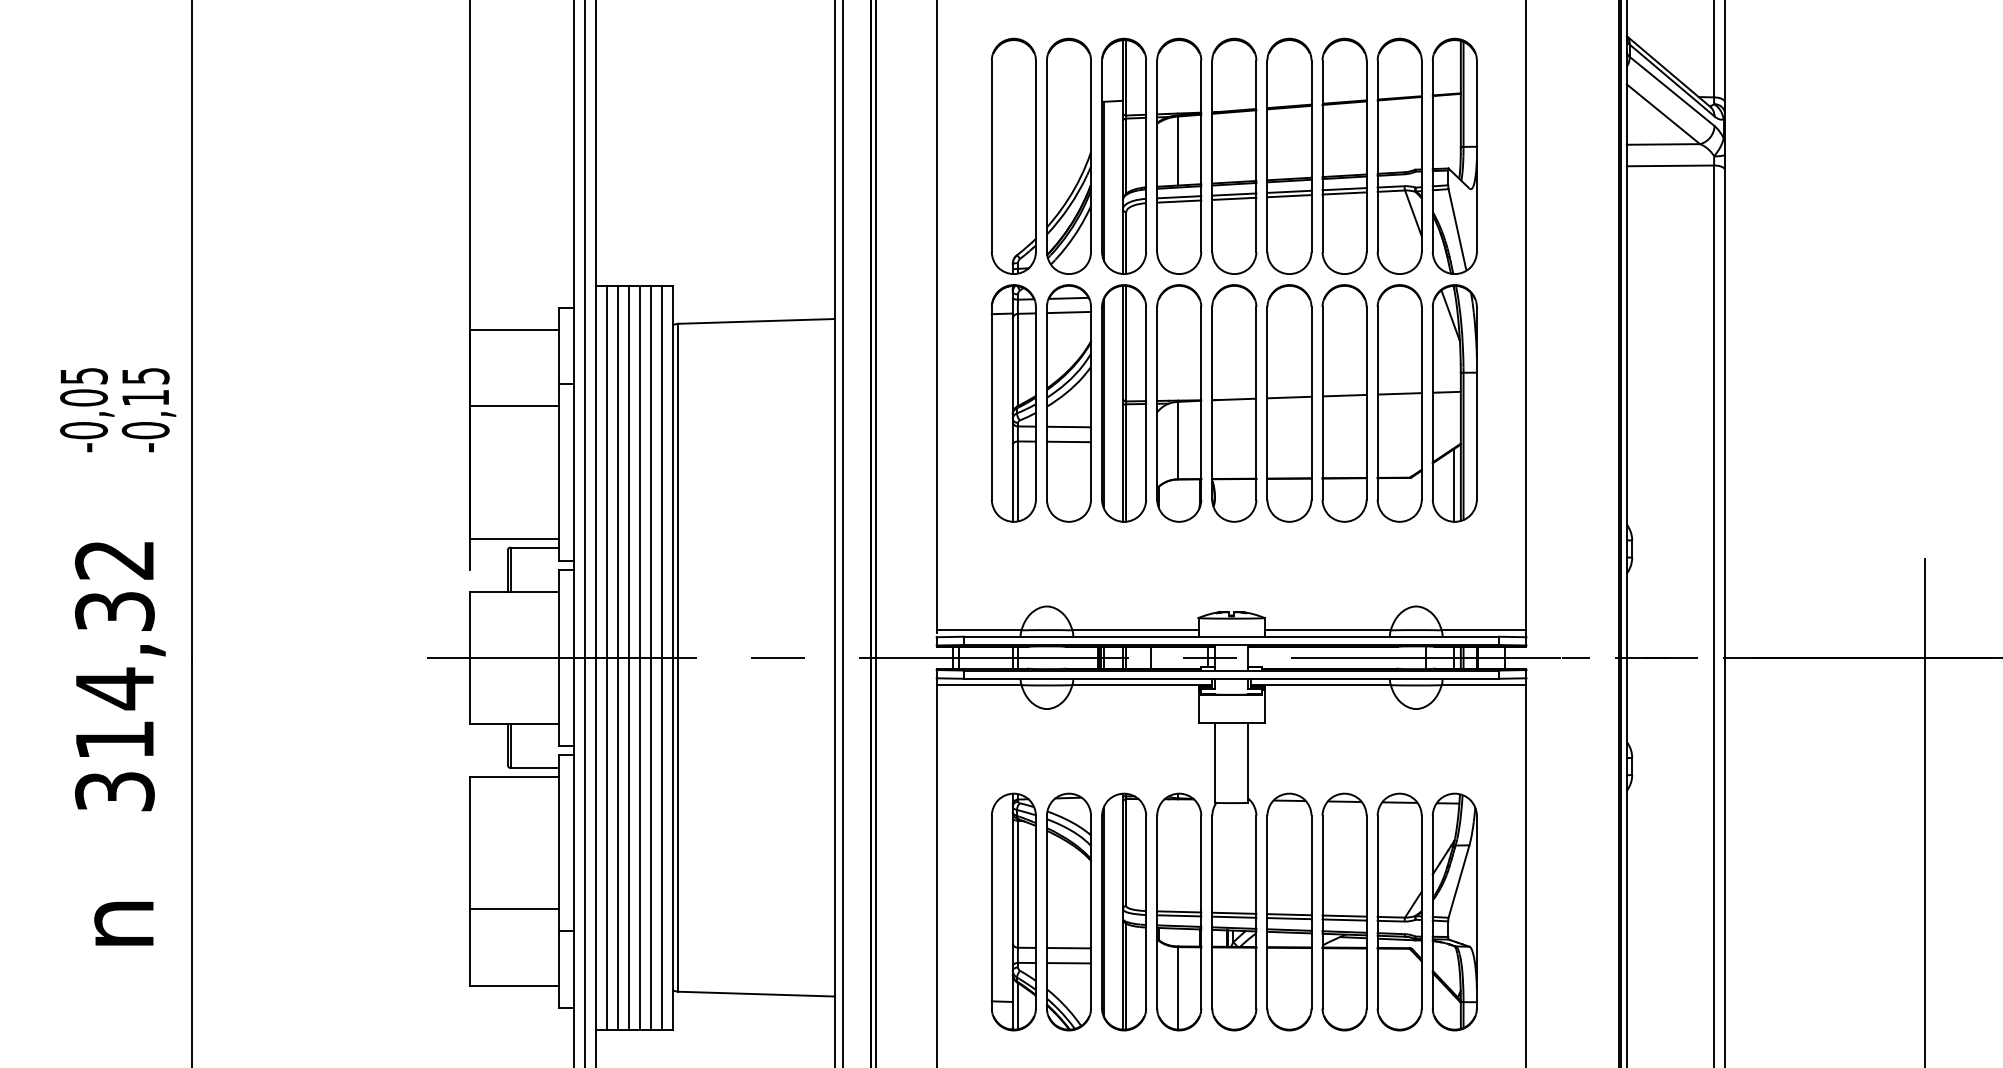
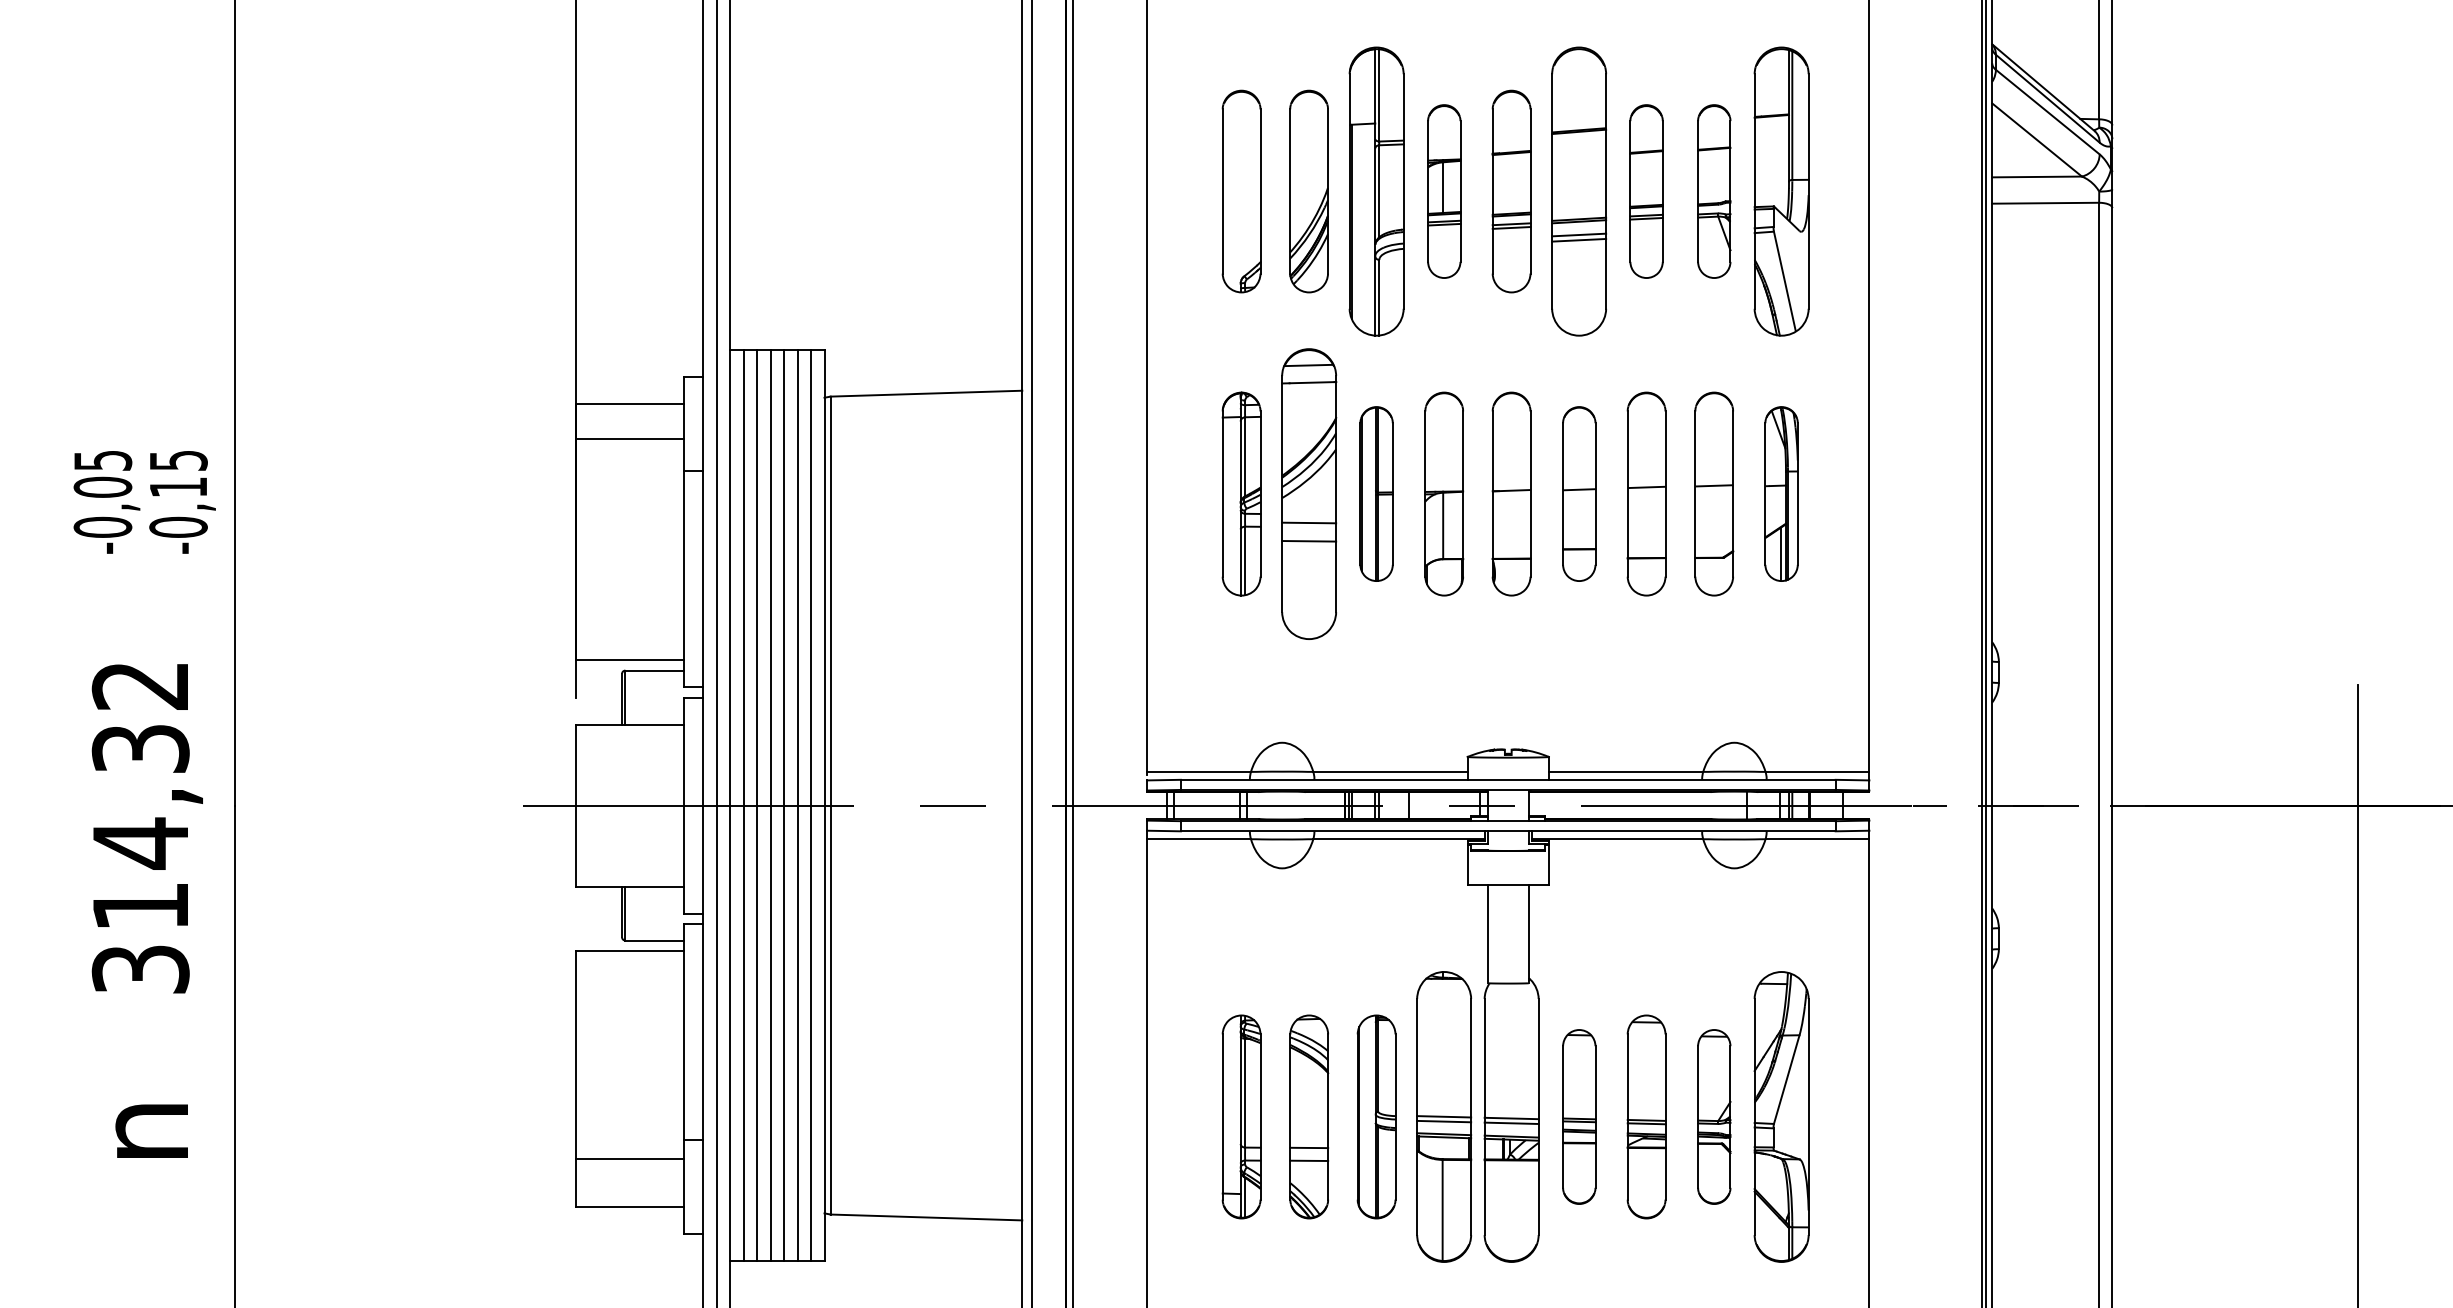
part: (1013, 156) -> (1241, 191), size x0.7
part: (1068, 156) -> (1308, 191), size x0.7
part: (1179, 156) -> (1444, 191), size x0.6
part: (1234, 156) -> (1511, 191), size x0.7
part: (1344, 156) -> (1646, 191), size x0.6
part: (1400, 156) -> (1714, 191), size x0.6
part: (1013, 402) -> (1241, 493), size x0.7
part: (1123, 402) -> (1376, 493), size x0.6
part: (1179, 402) -> (1444, 493), size x0.7
part: (1234, 402) -> (1511, 493), size x0.7
part: (1289, 402) -> (1579, 493), size x0.6
part: (1344, 402) -> (1646, 493), size x0.7
part: (1400, 402) -> (1714, 493), size x0.7
part: (1454, 402) -> (1781, 493), size x0.6
line: (514, 406) -> (630, 438), moved
line: (514, 909) -> (630, 1159), moved
part: (1013, 911) -> (1241, 1116), size x0.7
part: (1069, 911) -> (1309, 1116), size x0.7
part: (1123, 911) -> (1376, 1116), size x0.7
part: (1289, 911) -> (1579, 1116), size x0.6
part: (1344, 911) -> (1646, 1116), size x0.7
part: (1400, 911) -> (1714, 1116), size x0.6

